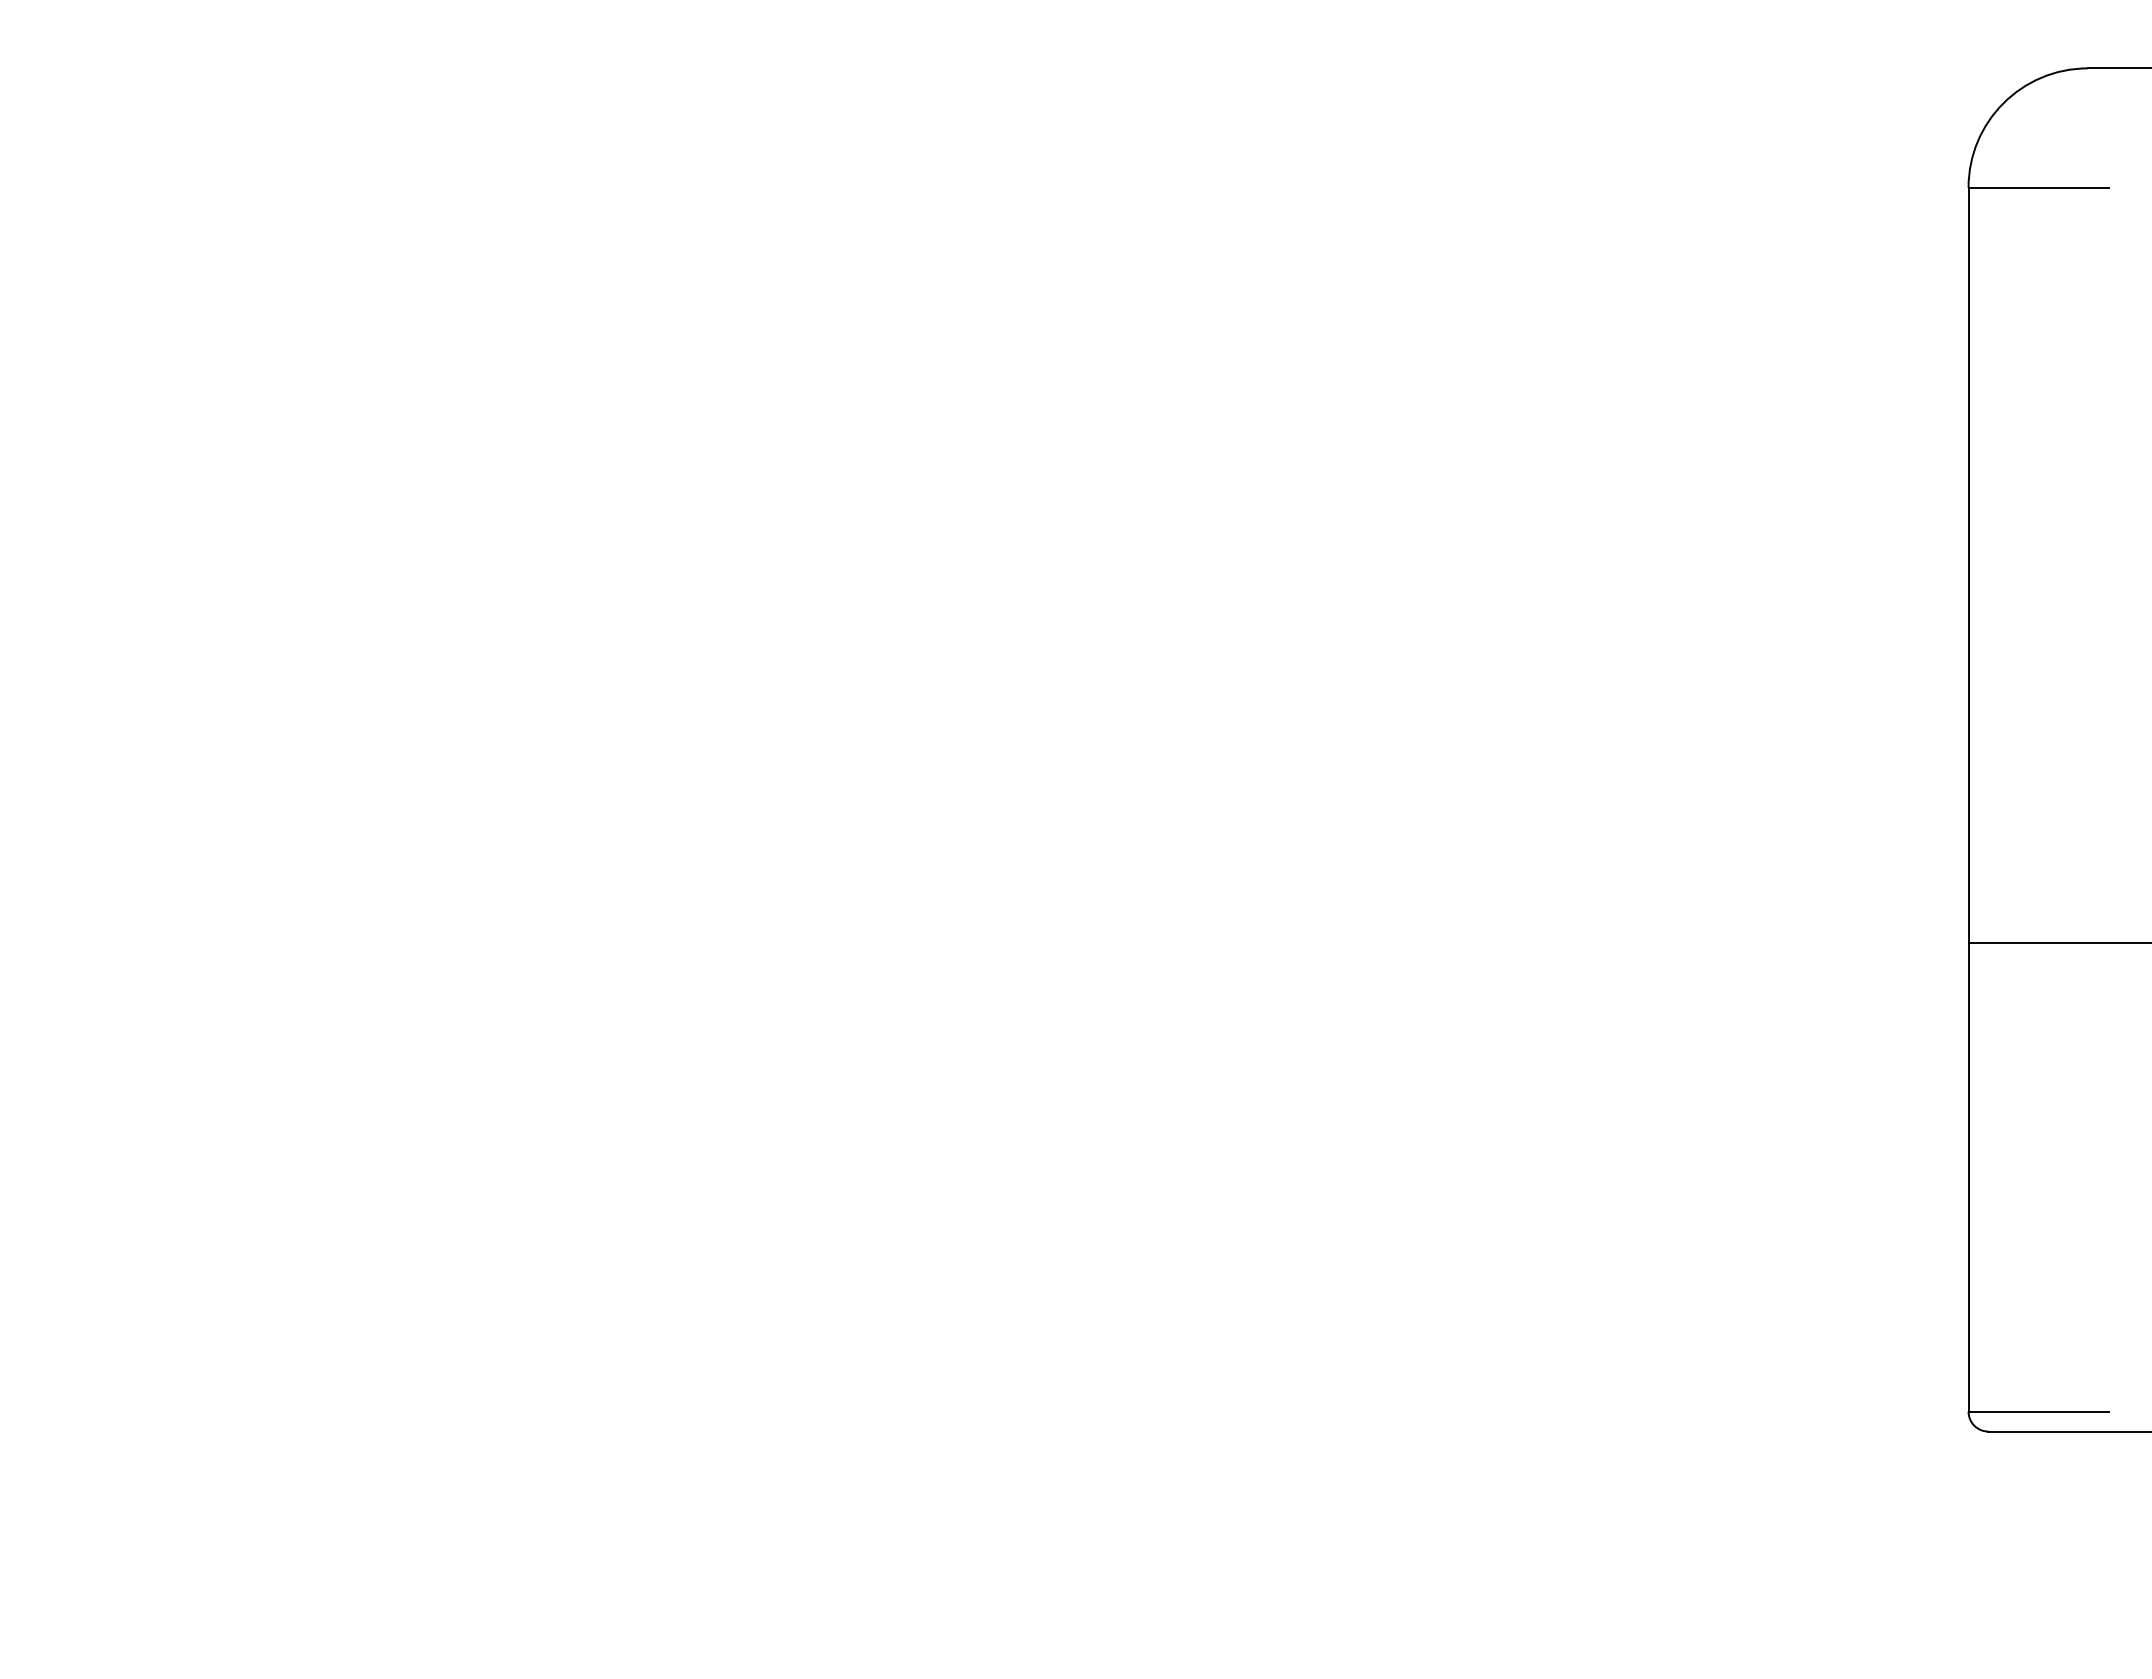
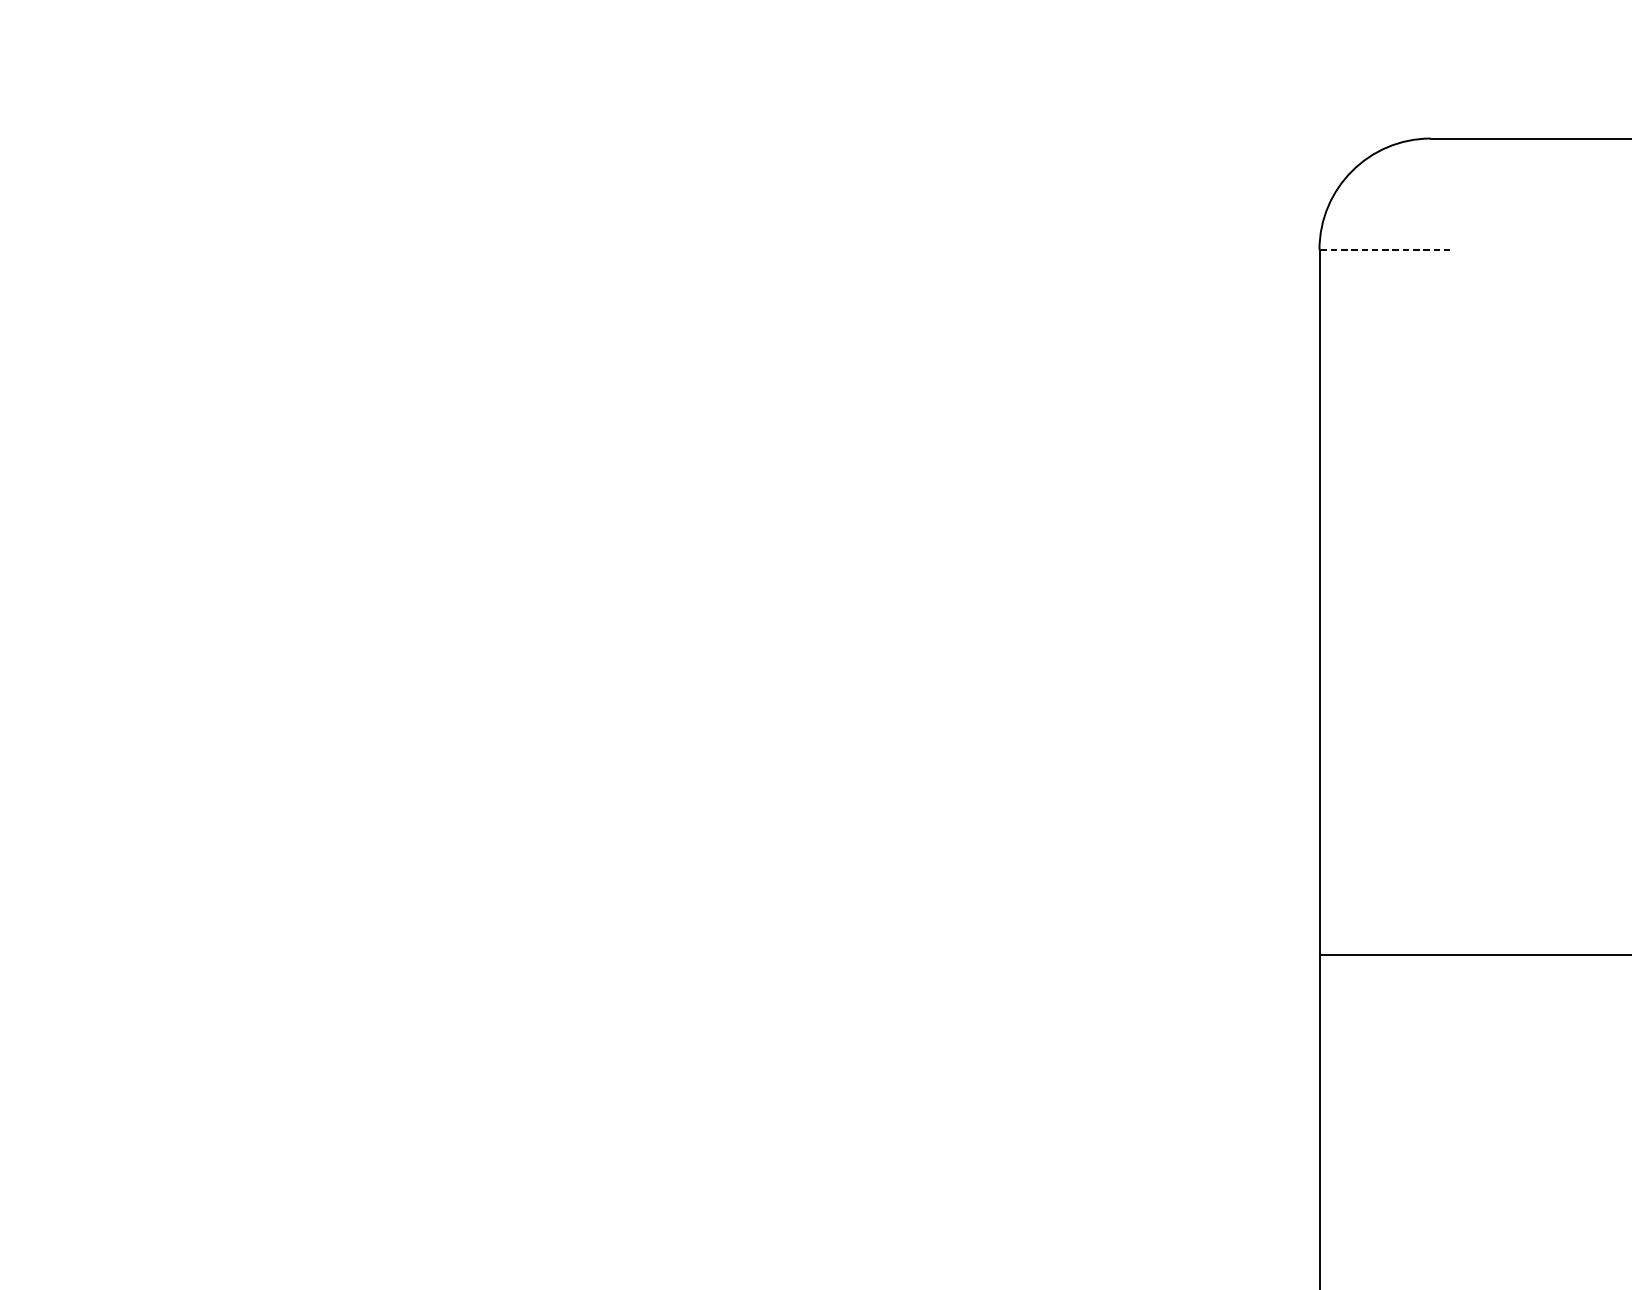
line: (2038, 187) -> (1384, 249), solid -> dashed

